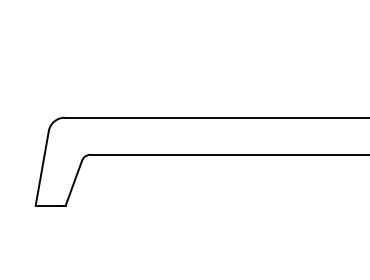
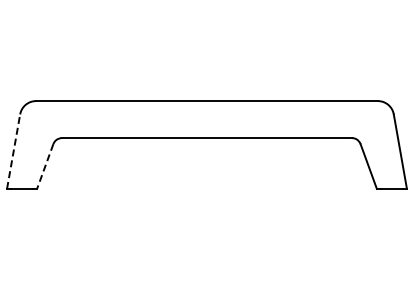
line: (42, 168) -> (13, 151), solid -> dashed
line: (74, 183) -> (45, 166), solid -> dashed

